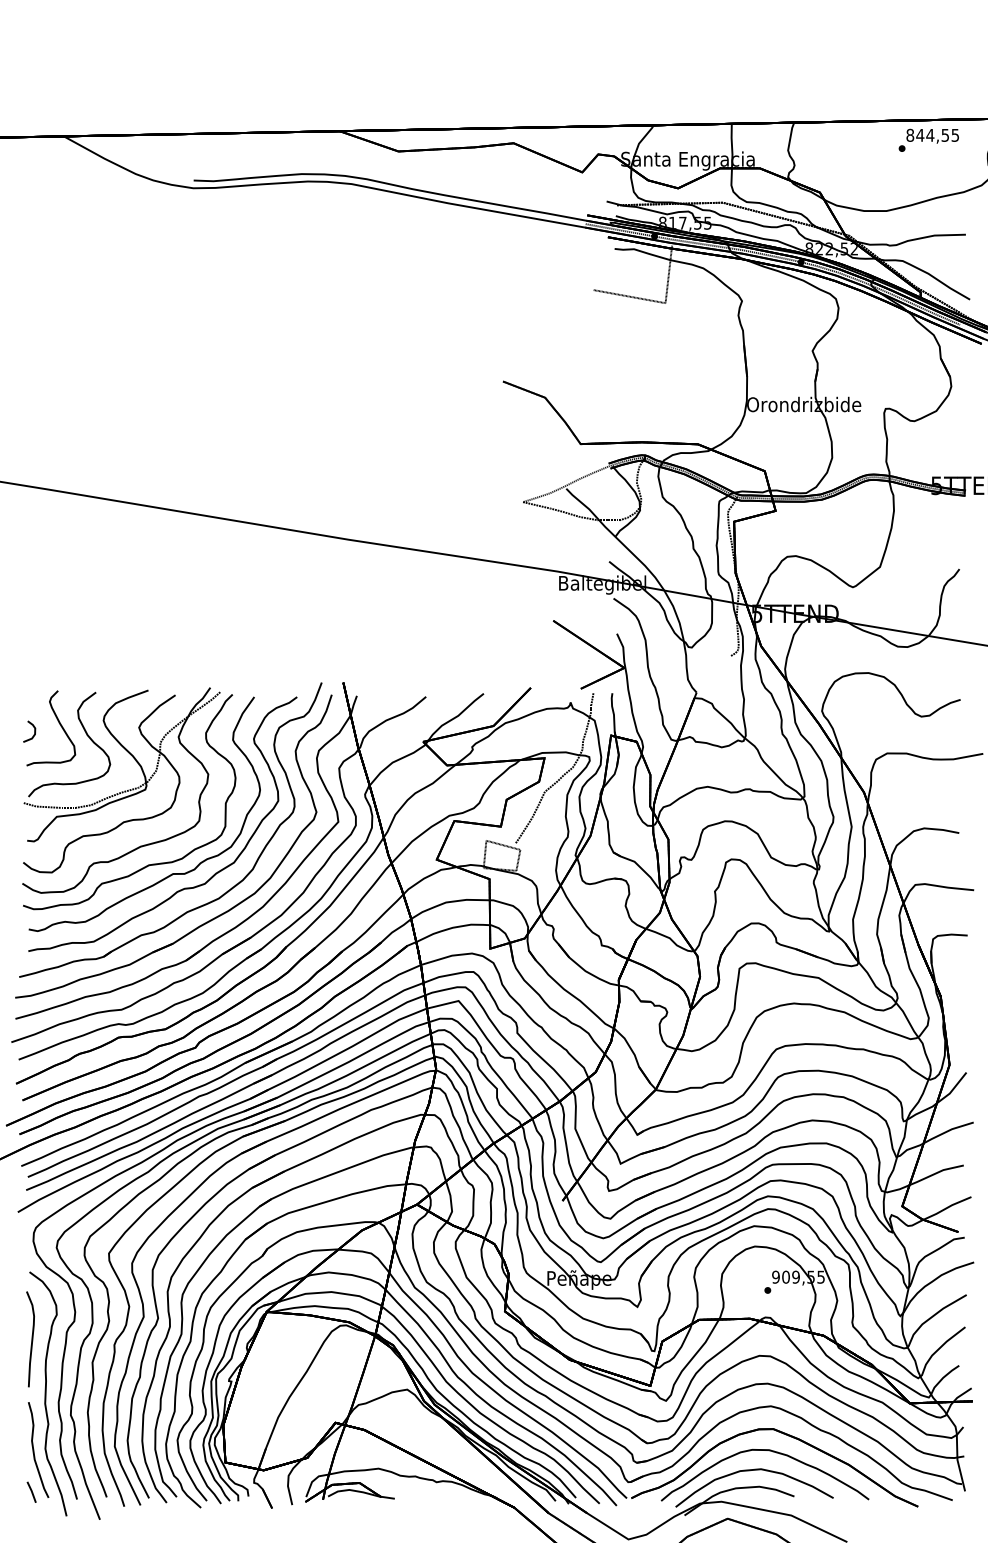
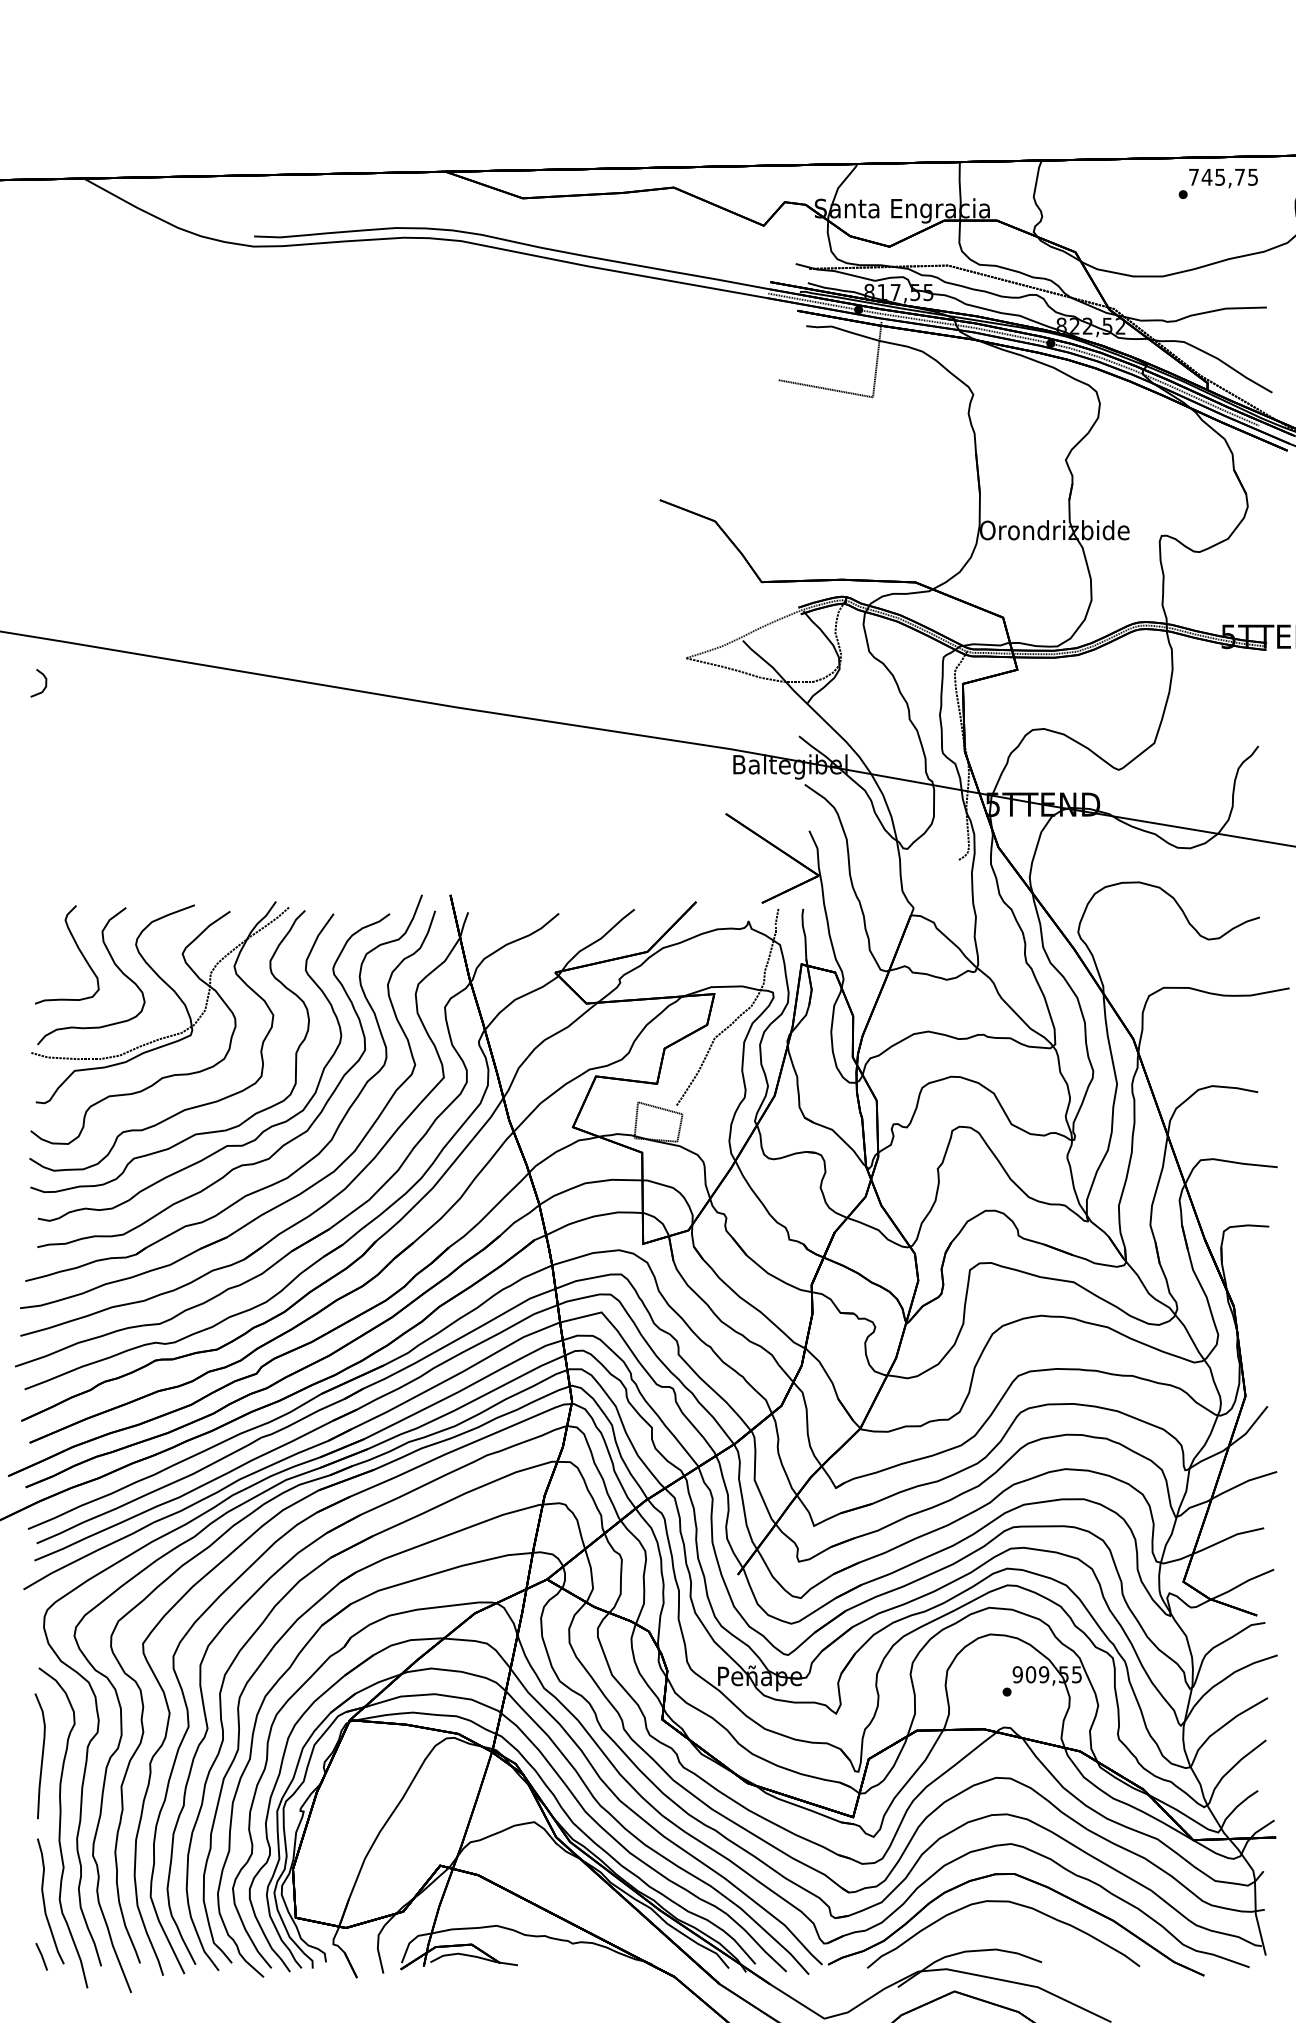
text: (927, 134) -> (1216, 176), 844,55 -> 745,75
curve: (34, 731) -> (45, 683), moved
curve: (754, 1470) -> (989, 1928), removed

